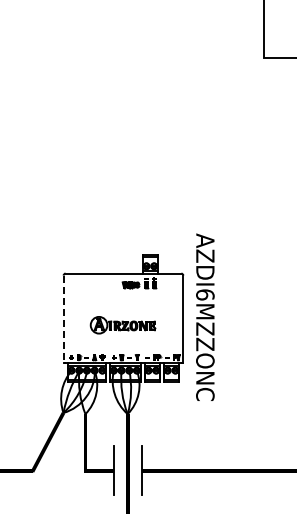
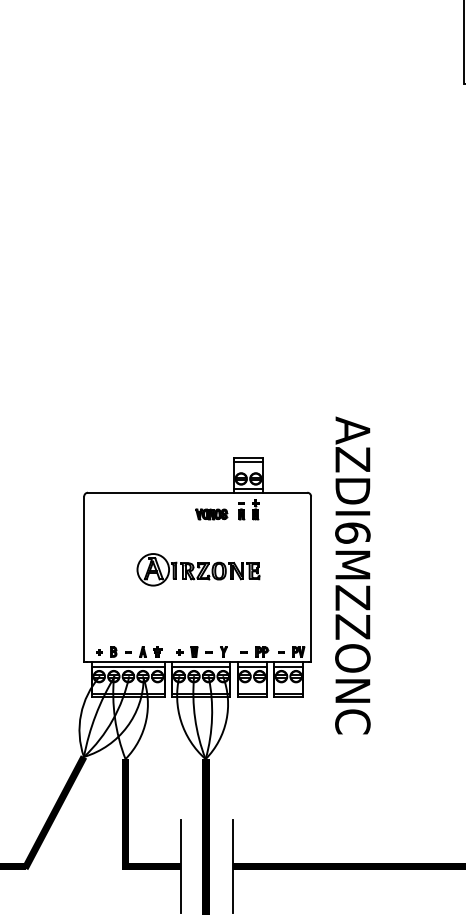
line: (63, 319) -> (83, 579), dashed -> solid
part: (122, 325) -> (197, 570), moved

